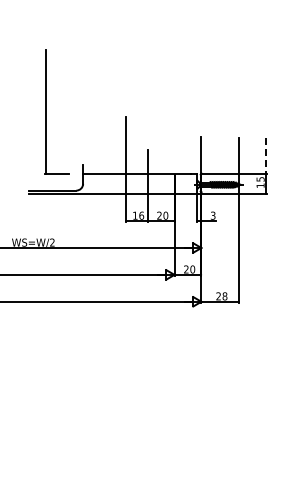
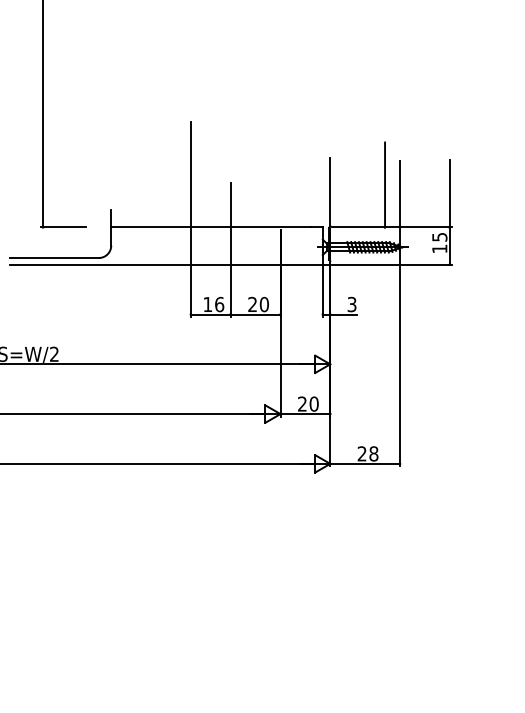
line: (231, 150) -> (385, 183), added
line: (265, 156) -> (448, 194), dashed -> solid

